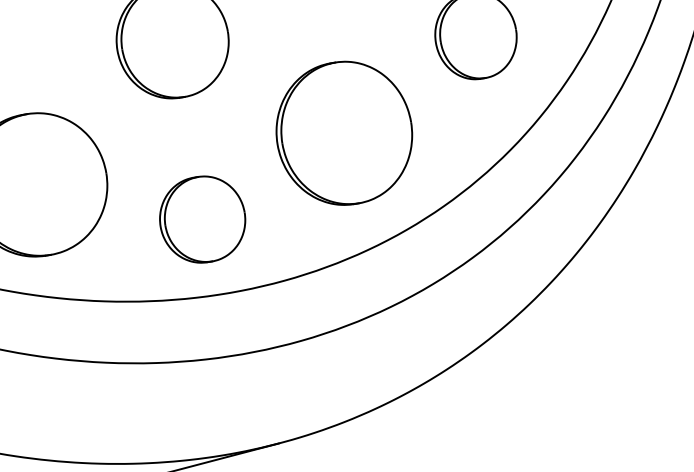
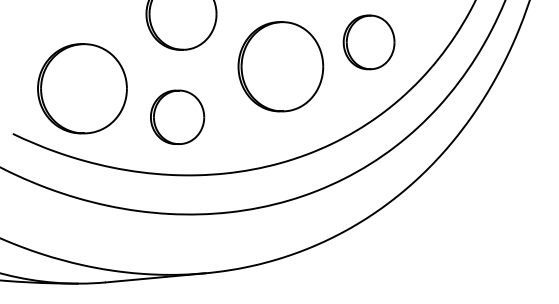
part: (343, 133) -> (280, 66), moved
part: (202, 218) -> (177, 116), moved

